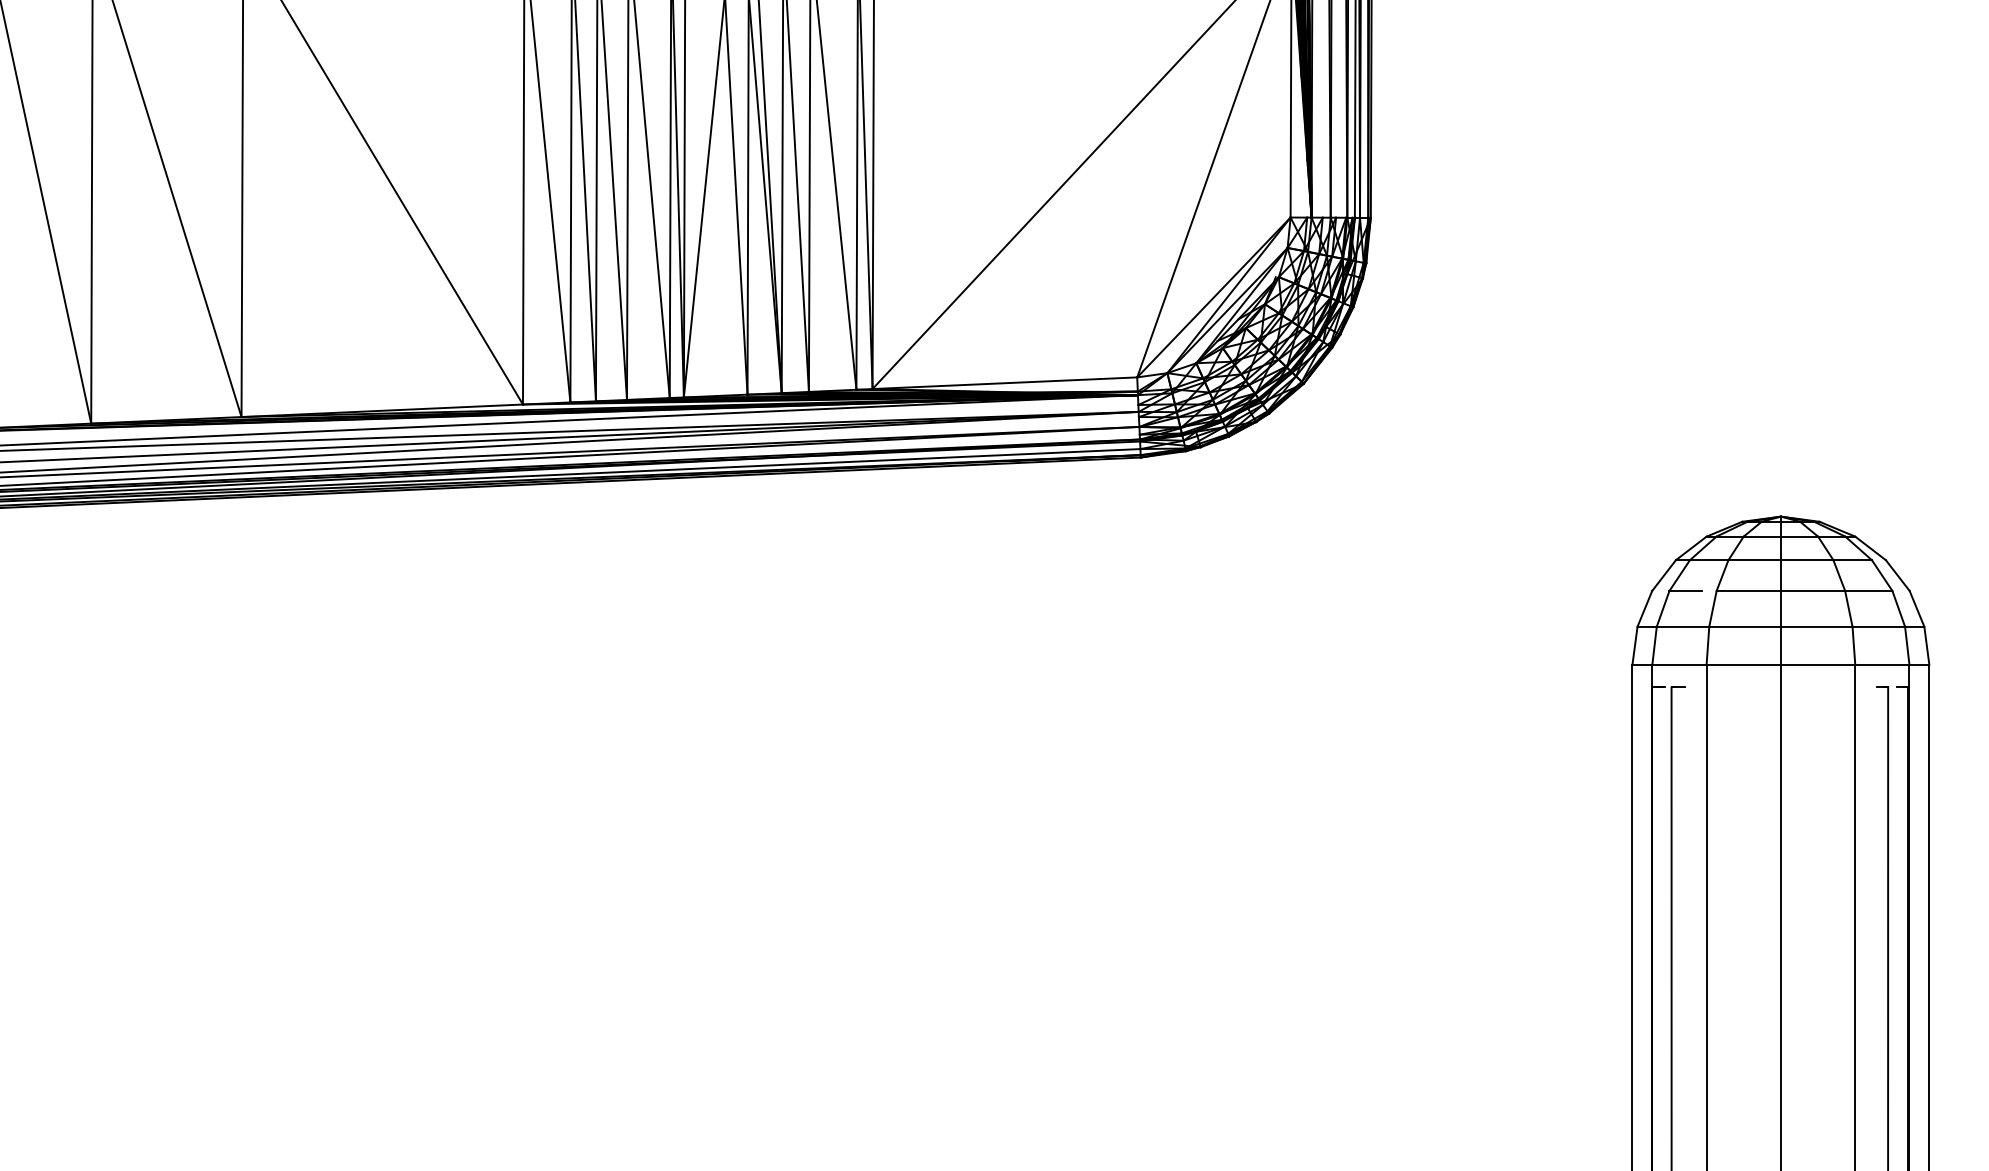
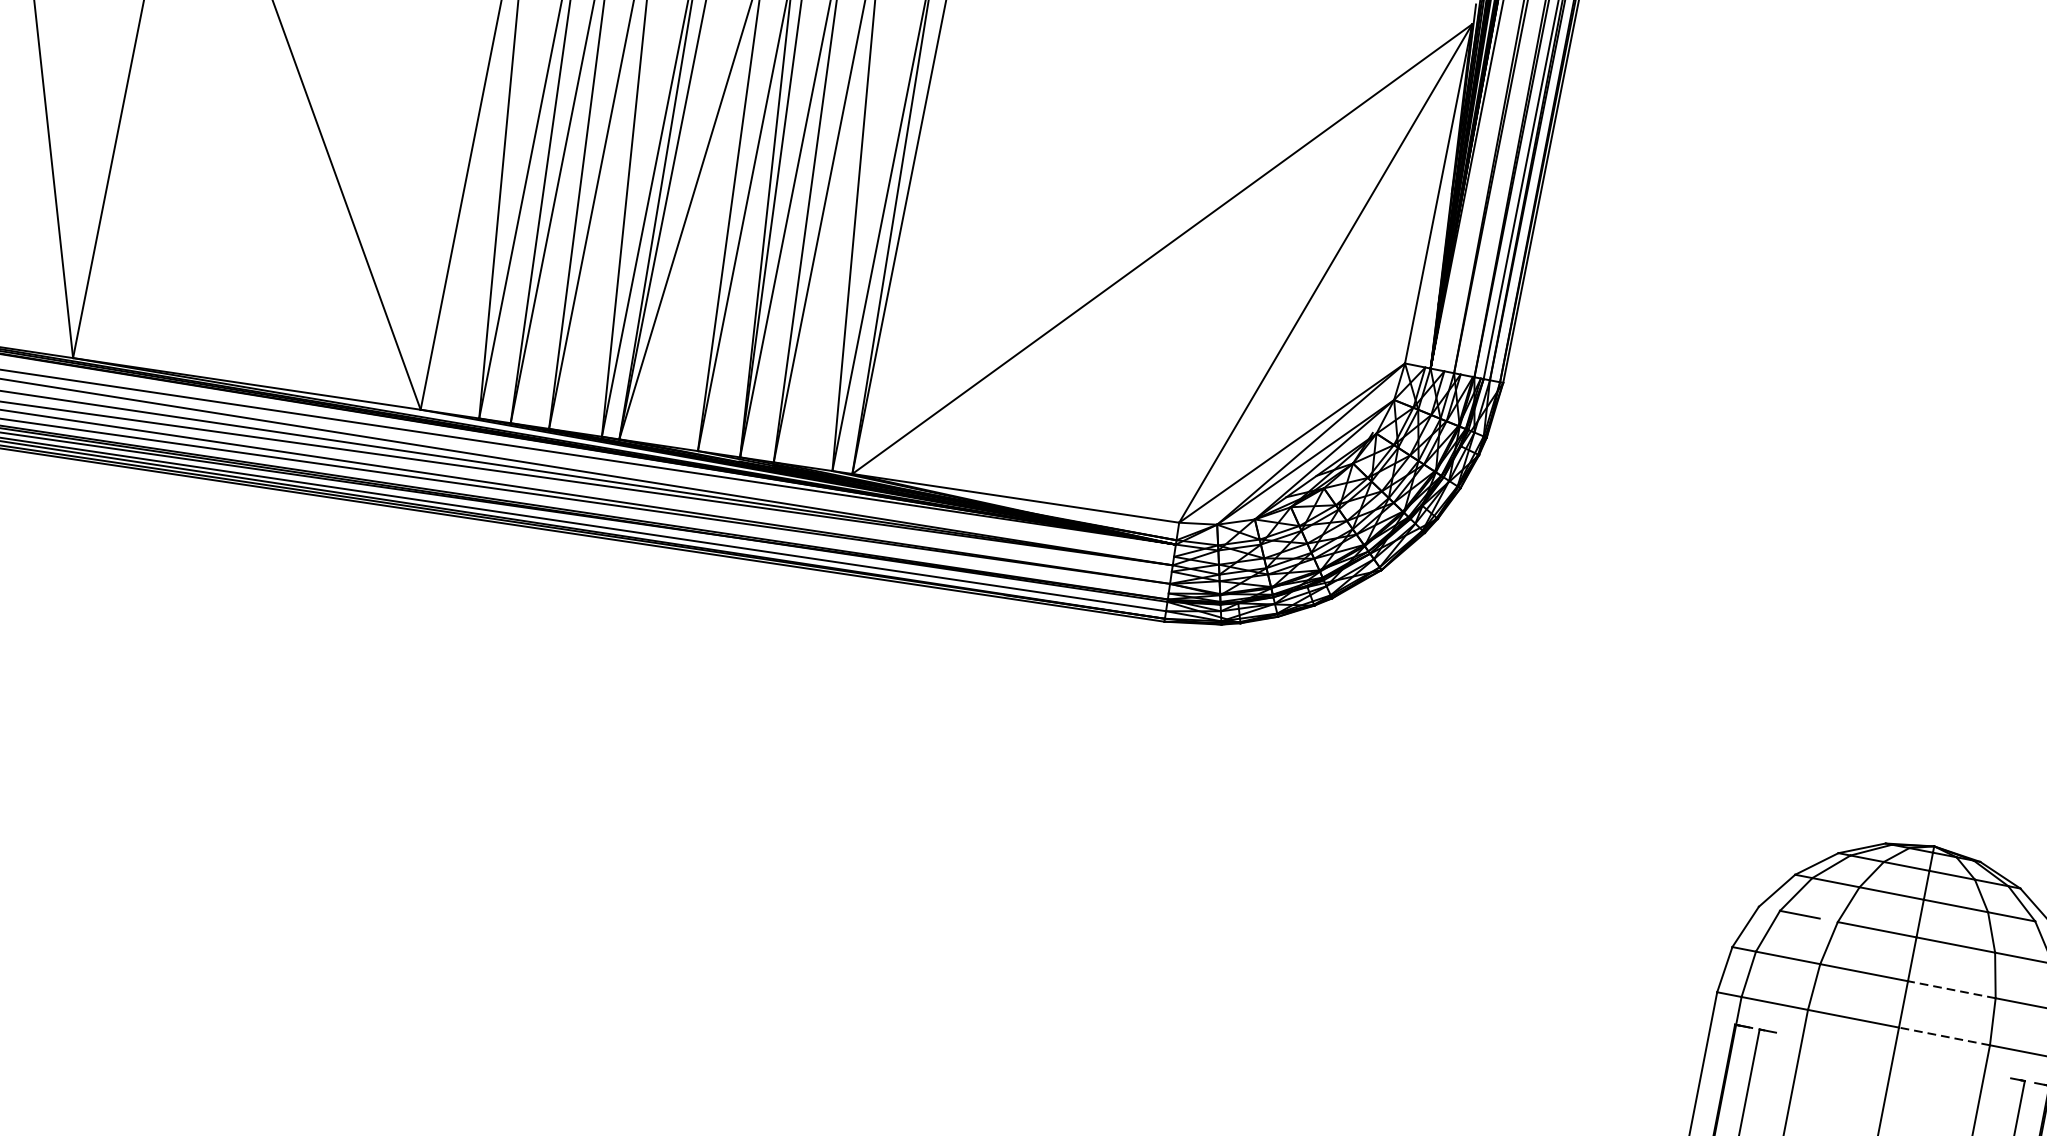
line: (1816, 626) -> (1951, 989), solid -> dashed
line: (1817, 664) -> (1943, 1036), solid -> dashed

